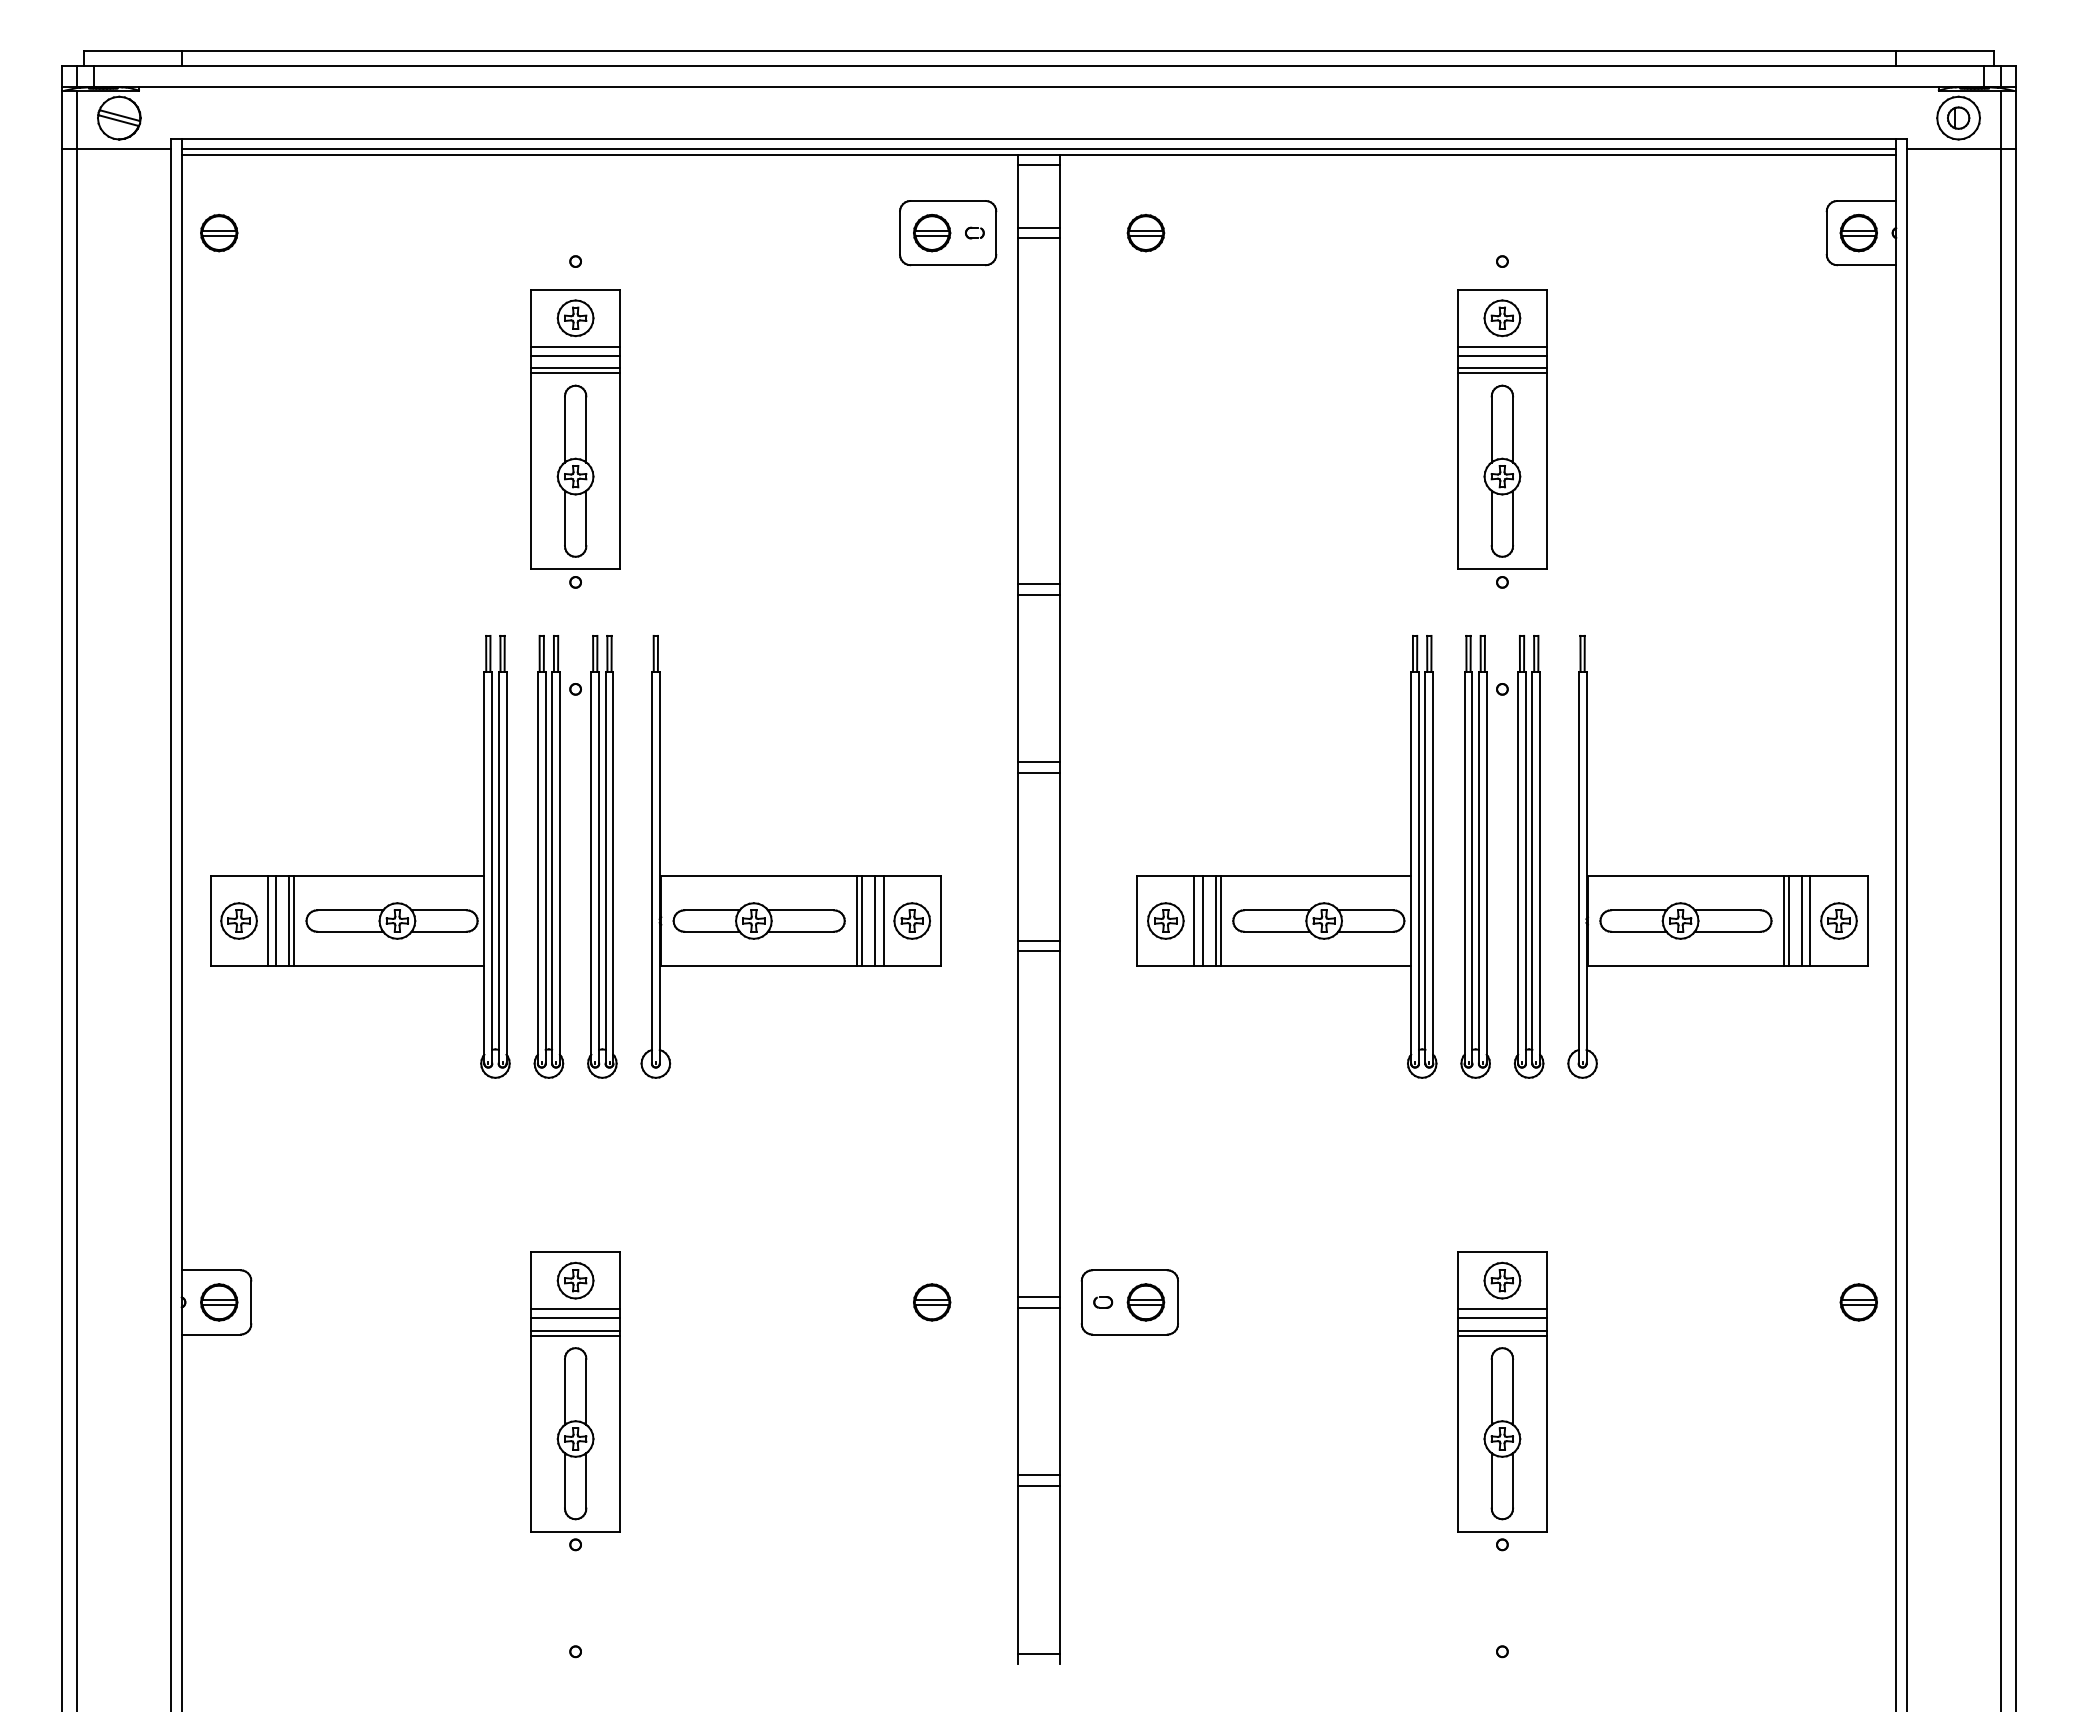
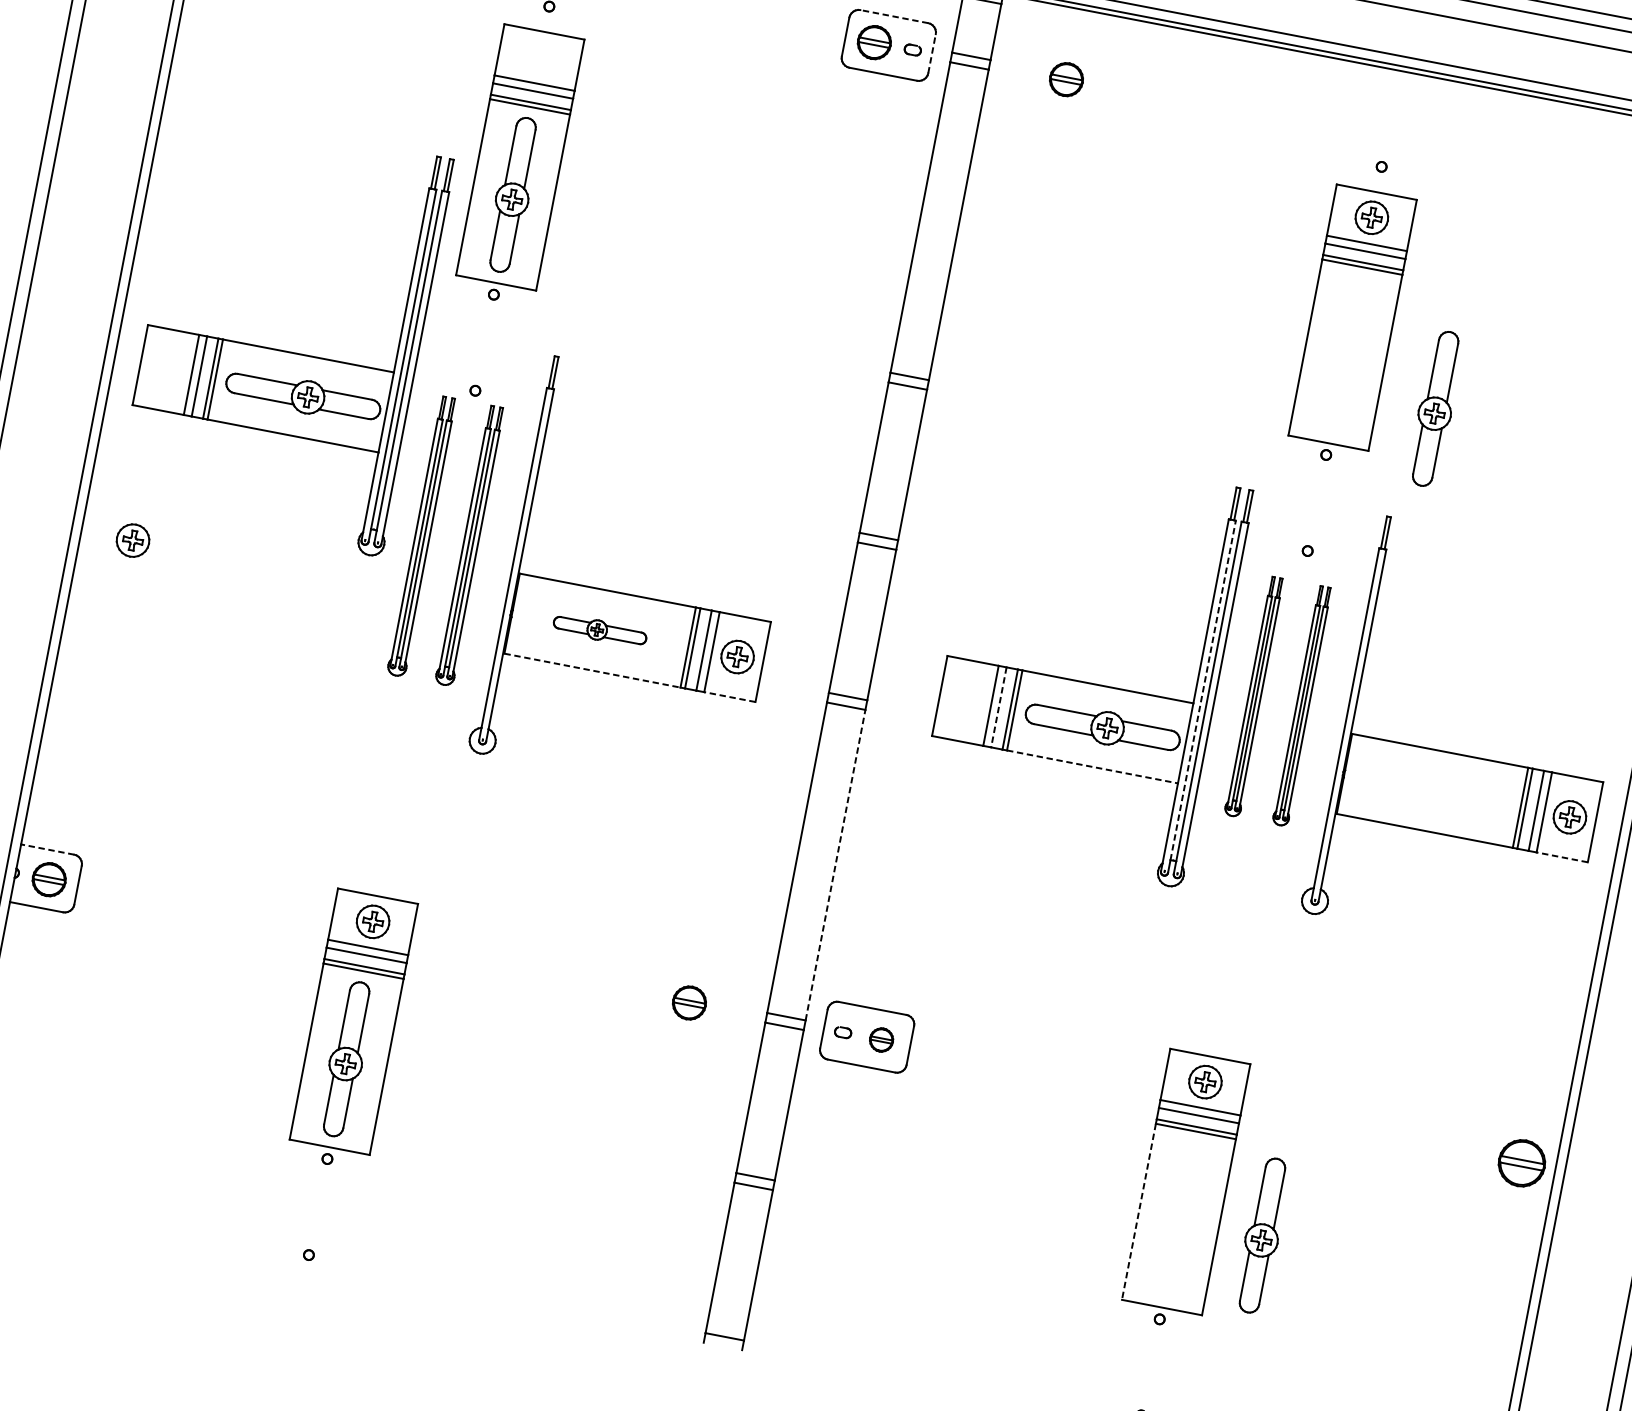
line: (948, 201) -> (894, 17), solid -> dashed
line: (996, 233) -> (932, 54), solid -> dashed
part: (575, 318) -> (539, 57), removed
part: (1502, 470) -> (1435, 408), moved
part: (548, 856) -> (422, 536), size x0.7
part: (602, 856) -> (470, 545), size x0.7
part: (1475, 856) -> (1254, 696), size x0.6
part: (1528, 856) -> (1302, 705), size x0.6
line: (1419, 860) -> (1203, 690), solid -> dashed
part: (360, 875) -> (282, 350), moved
part: (758, 920) -> (599, 629), size x0.6
part: (1165, 920) -> (965, 700), removed
part: (1685, 920) -> (1432, 790), removed
line: (1203, 921) -> (999, 707), solid -> dashed
line: (759, 965) -> (592, 670), solid -> dashed
line: (912, 965) -> (730, 697), solid -> dashed
line: (1316, 965) -> (1092, 766), solid -> dashed
line: (1839, 965) -> (1562, 857), solid -> dashed
line: (1060, 1124) -> (835, 865), solid -> dashed
line: (211, 1270) -> (47, 849), solid -> dashed
part: (1145, 1302) -> (881, 1039), size x0.7
part: (1858, 1302) -> (1521, 1163), size x1.4
part: (1502, 1433) -> (1262, 1235), moved
line: (1457, 1434) -> (1138, 1212), solid -> dashed

